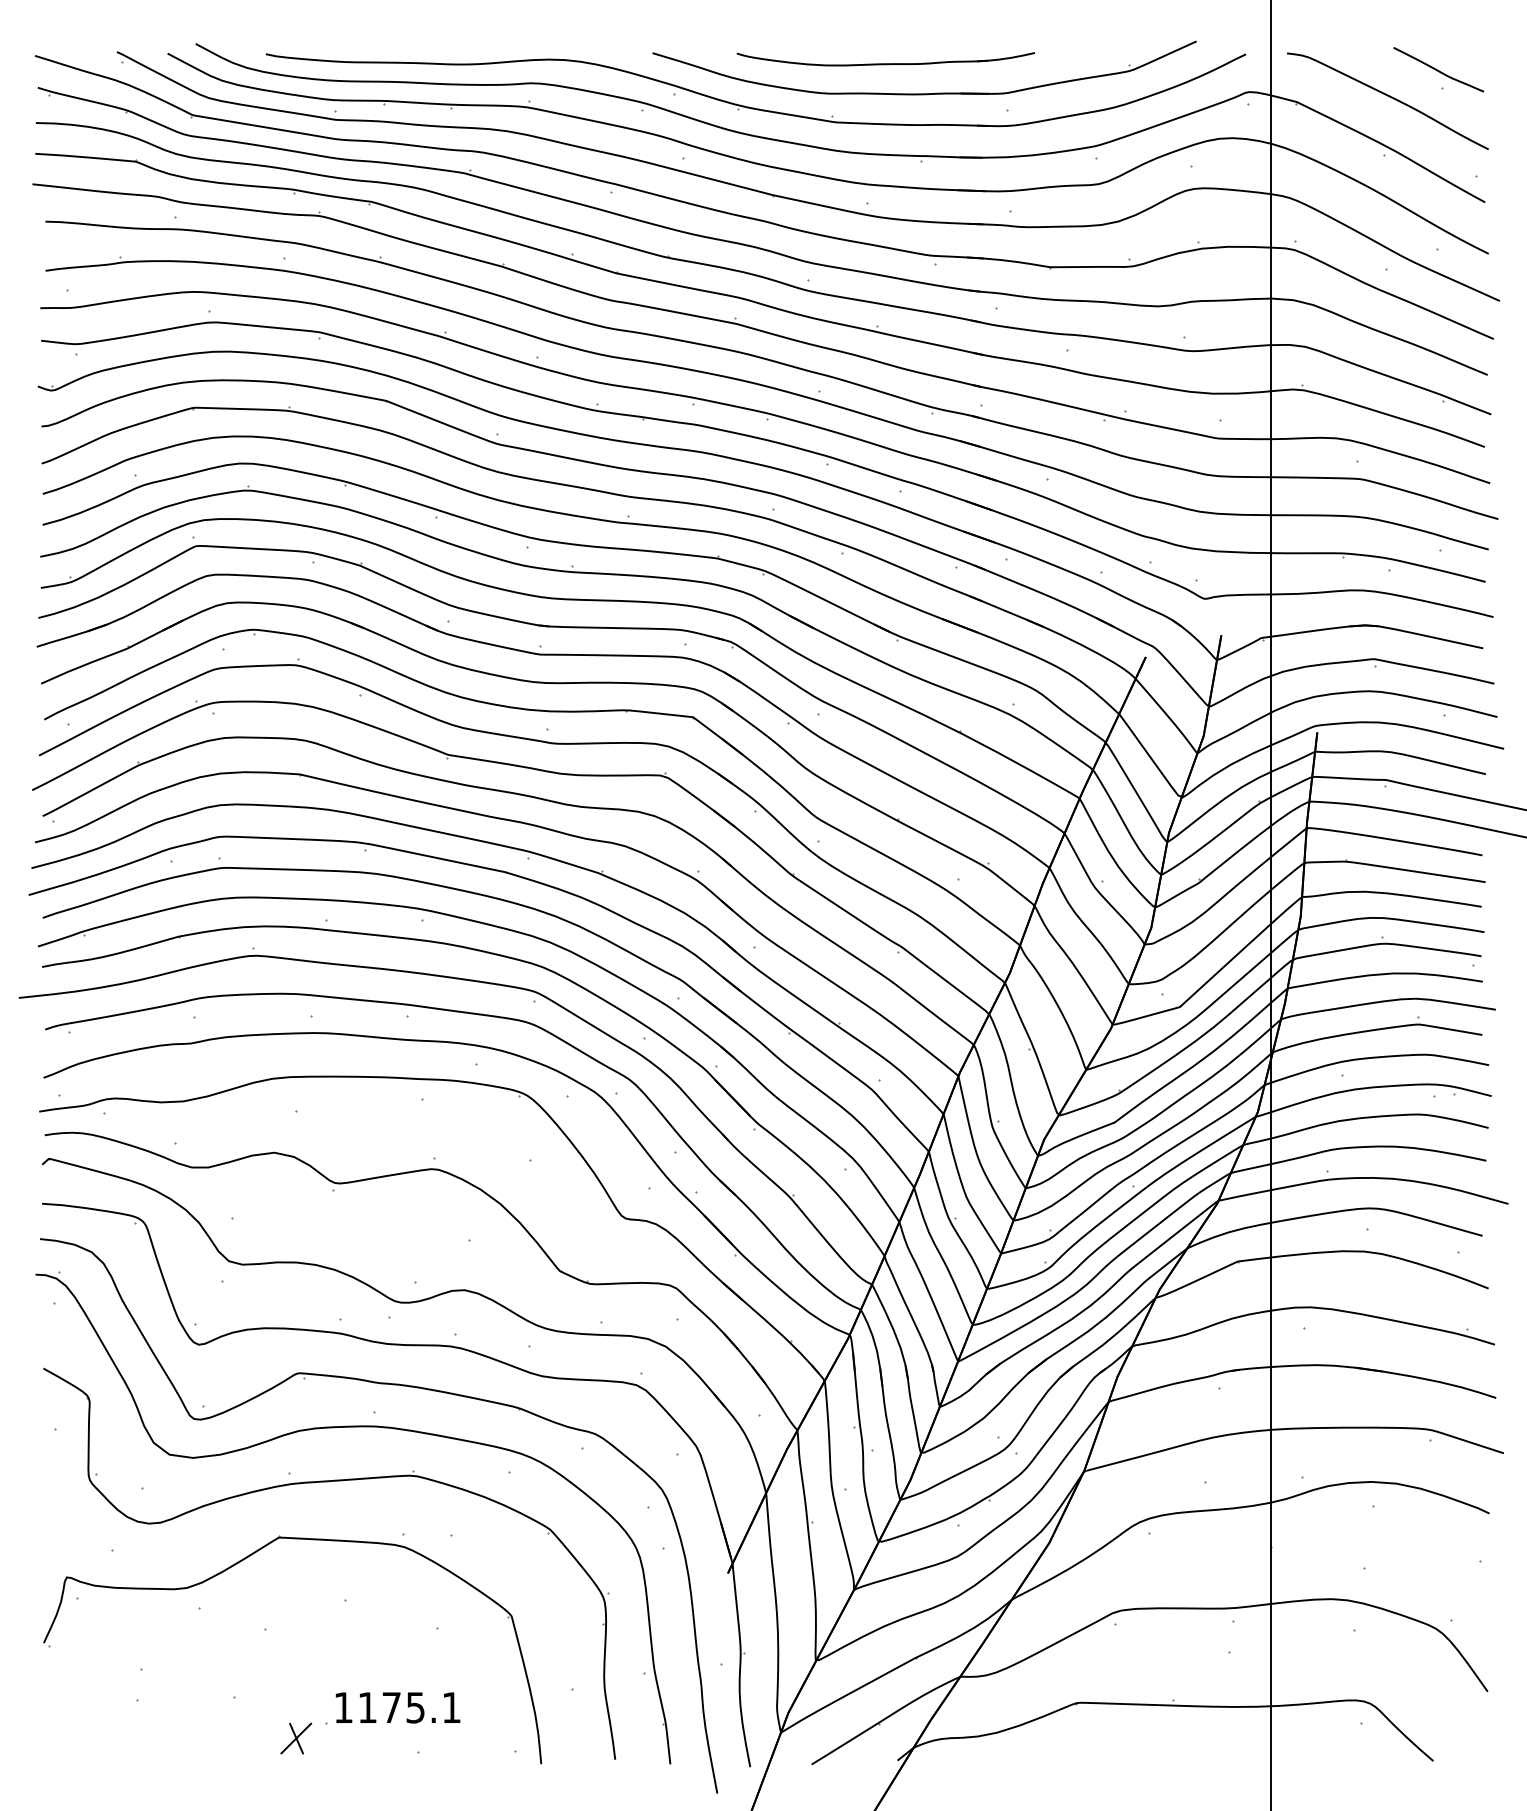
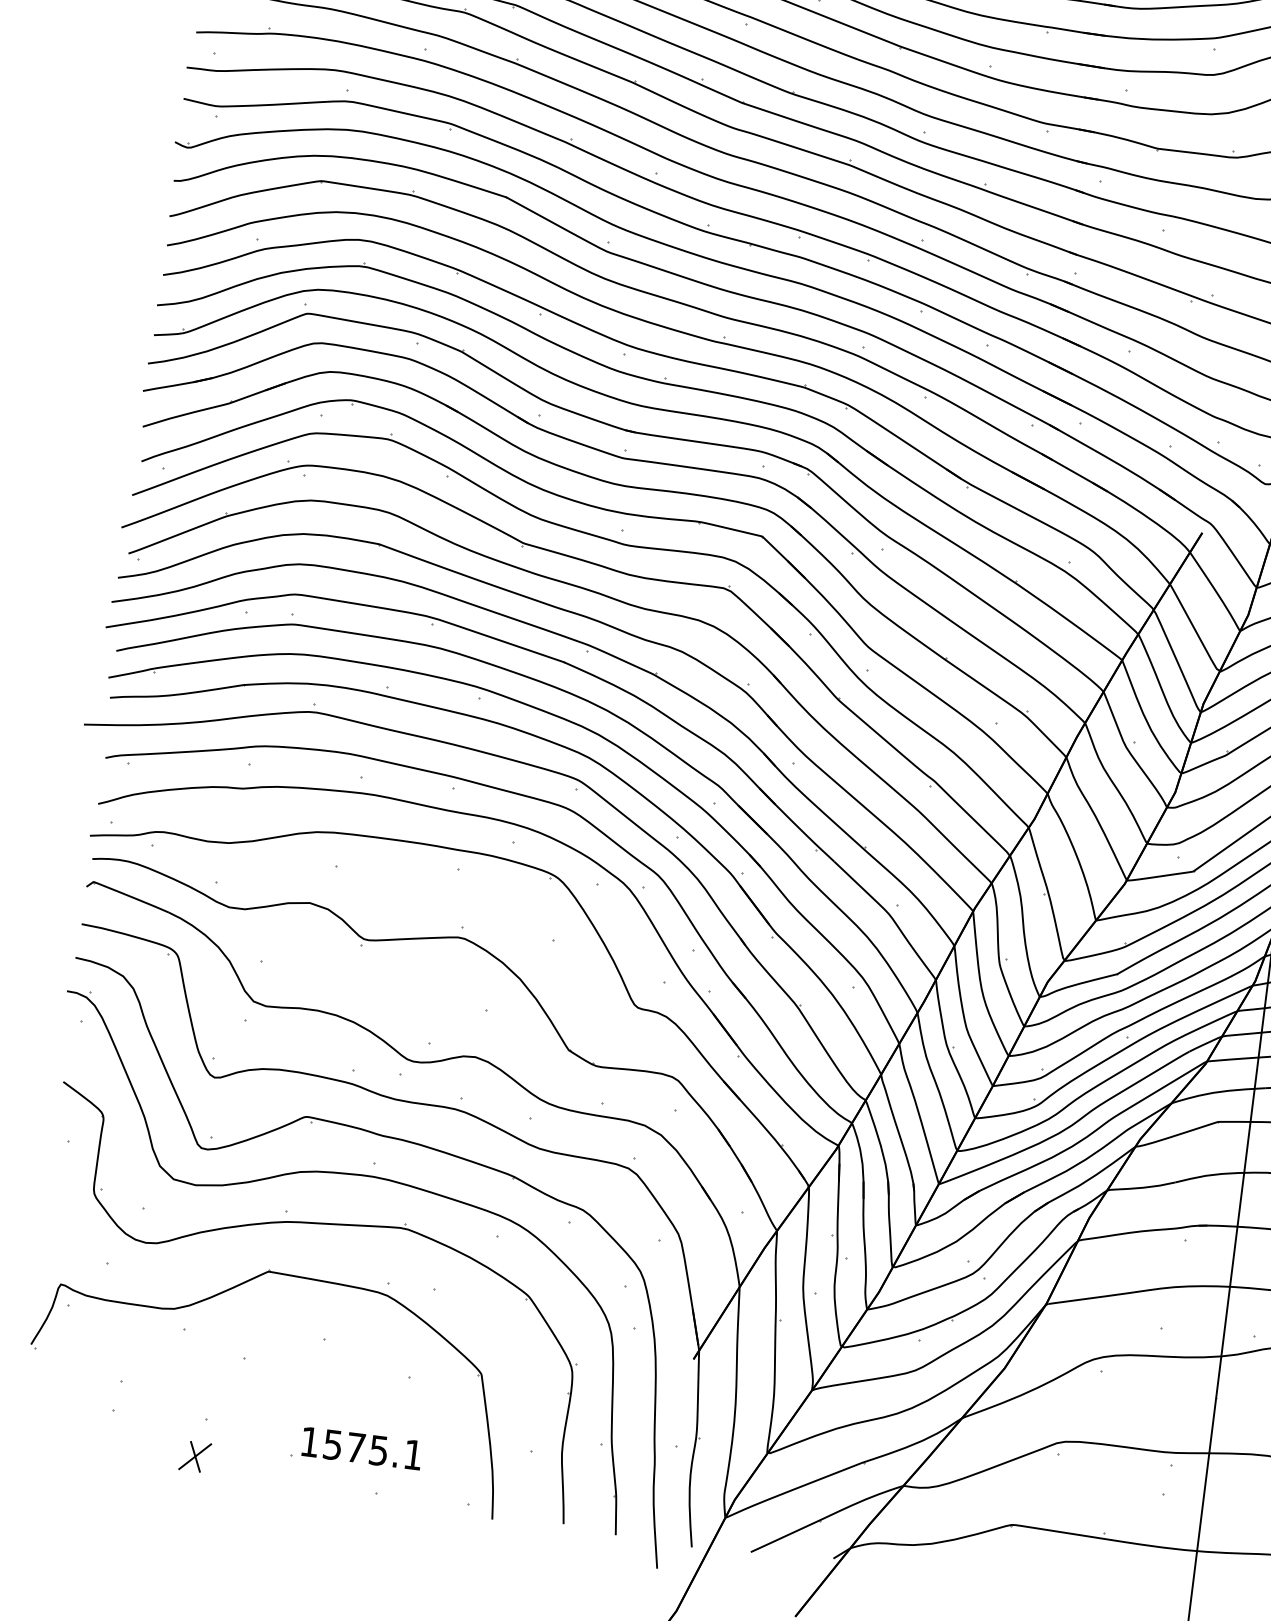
text: (367, 1707) -> (332, 1444), 1175.1 -> 1575.1
part: (296, 1738) -> (195, 1456), moved

